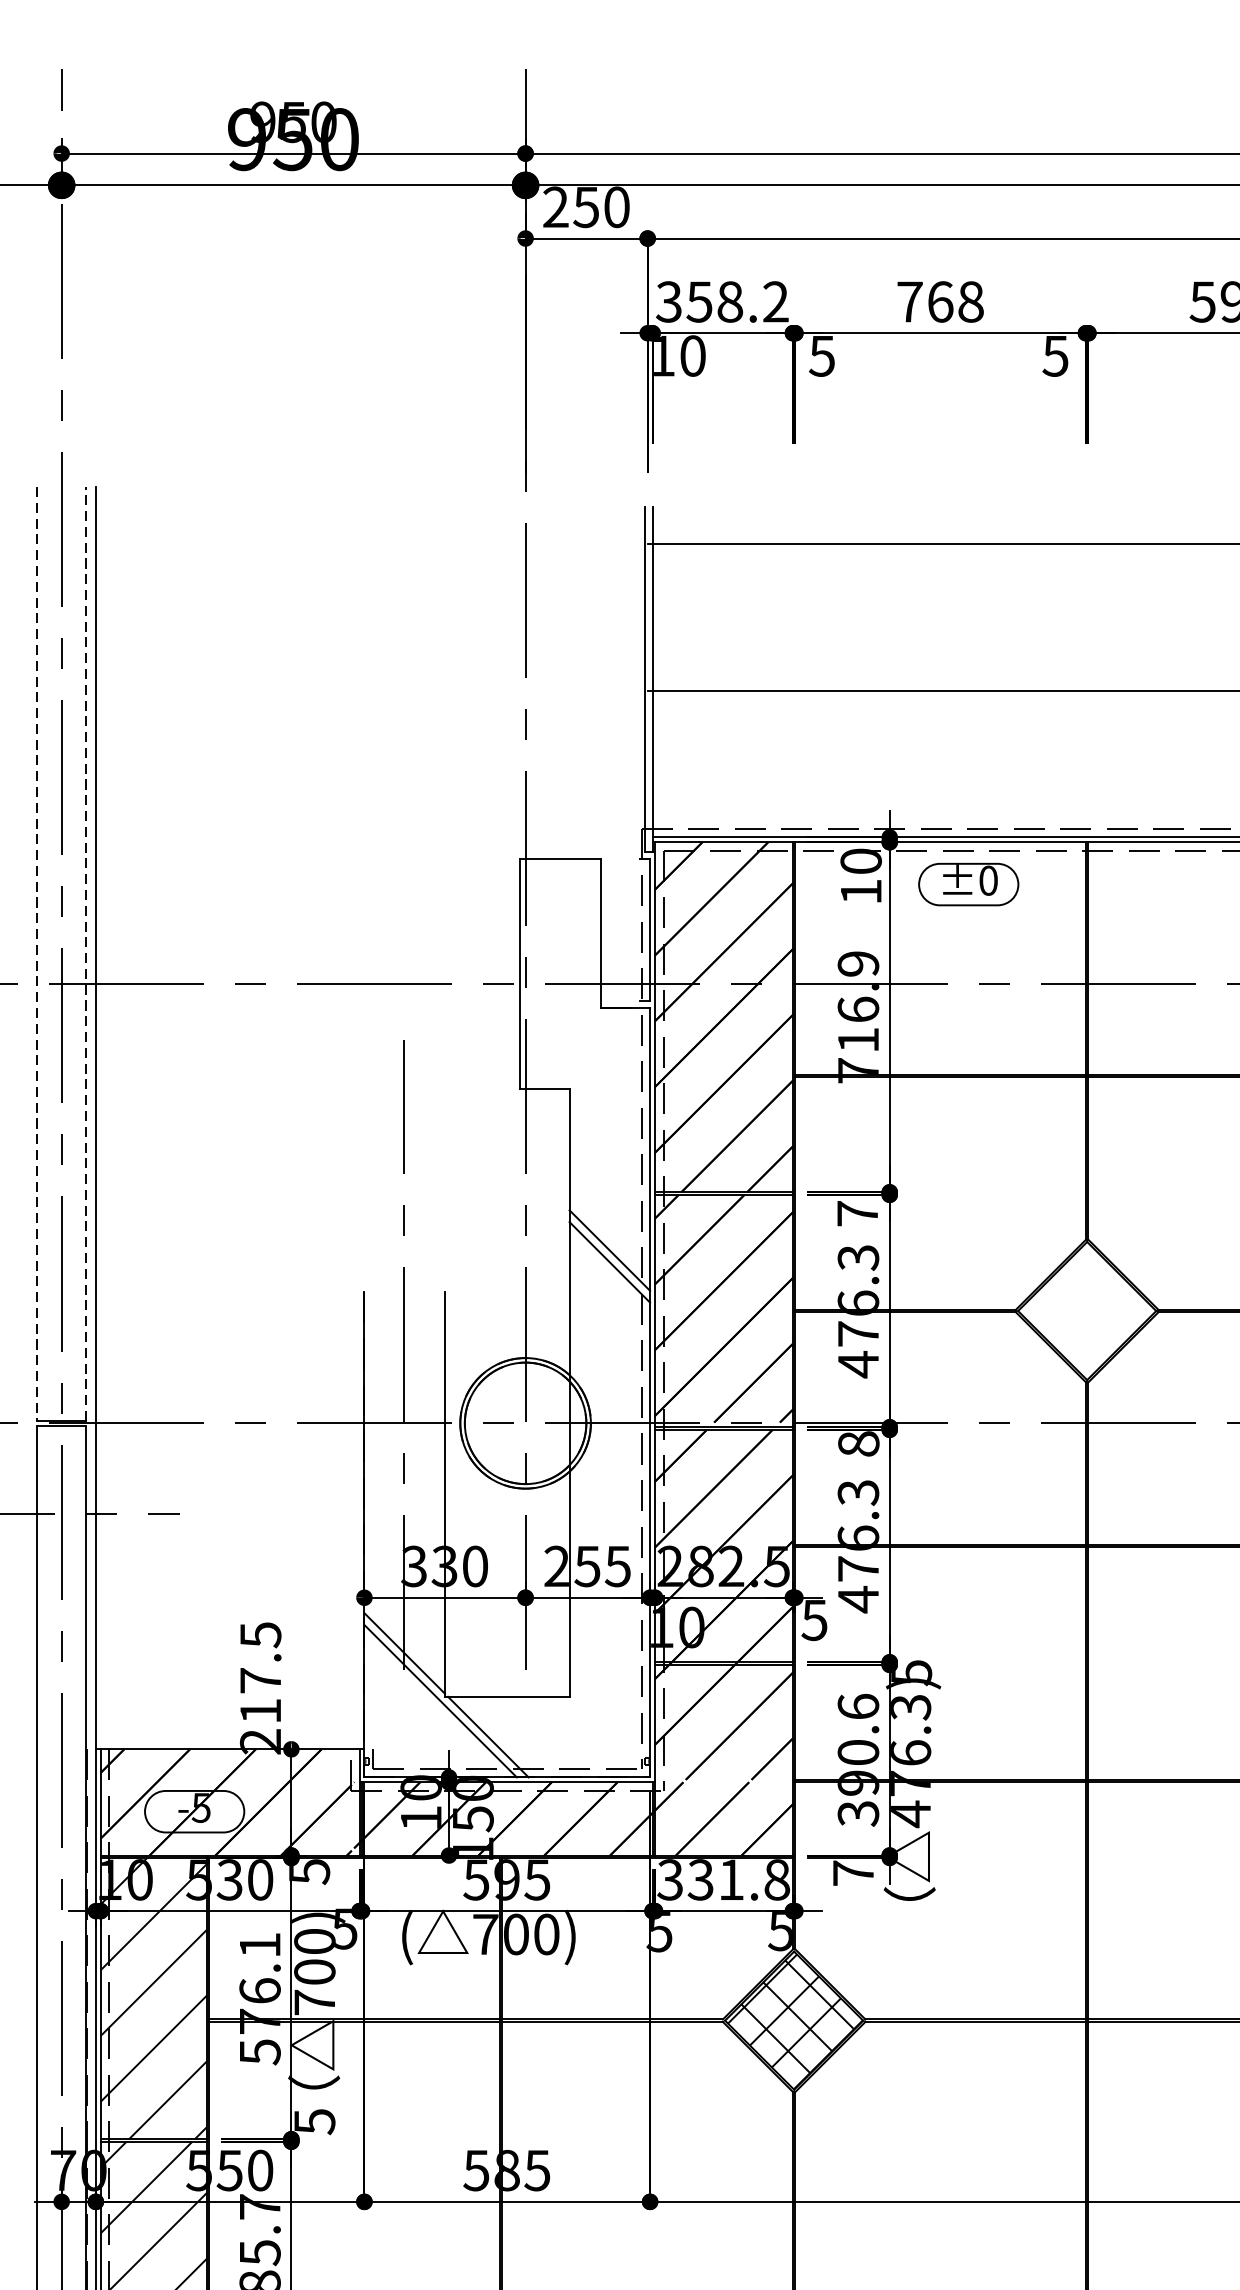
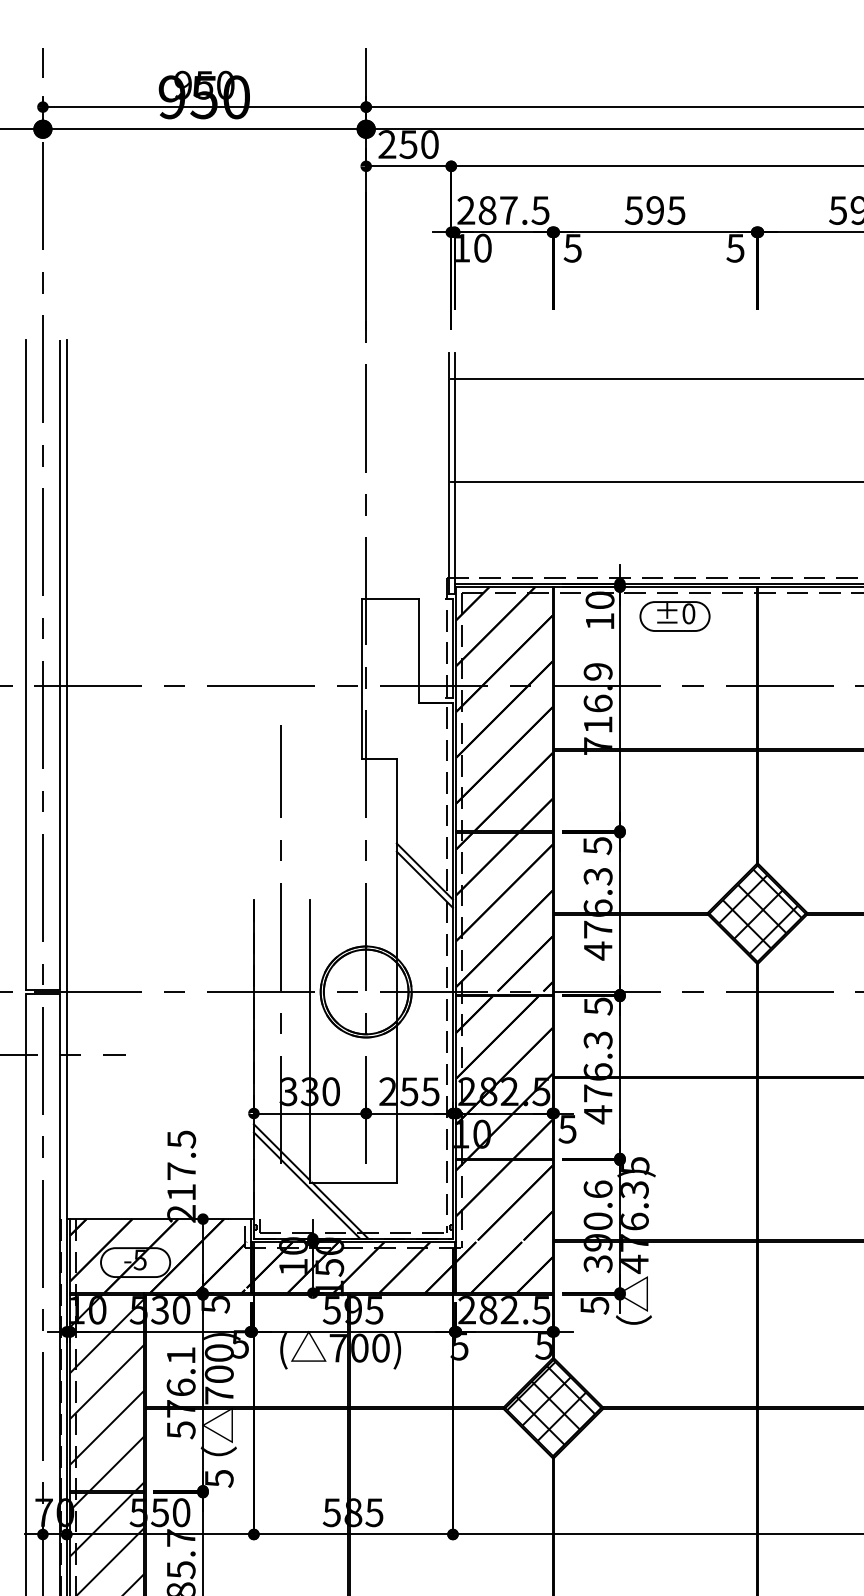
text: (722, 301) -> (503, 210), 358.2 -> 287.5
text: (939, 301) -> (654, 210), 768 -> 595
line: (85, 953) -> (59, 664), dashed -> solid
line: (36, 954) -> (25, 665), dashed -> solid
text: (857, 1214) -> (597, 846), 7 -> 5
hatch: (1091, 1307) -> (760, 911), added
text: (858, 1444) -> (598, 1006), 8 -> 5
text: (853, 1873) -> (594, 1305), 7 -> 5
text: (724, 1880) -> (504, 1310), 331.8 -> 282.5

